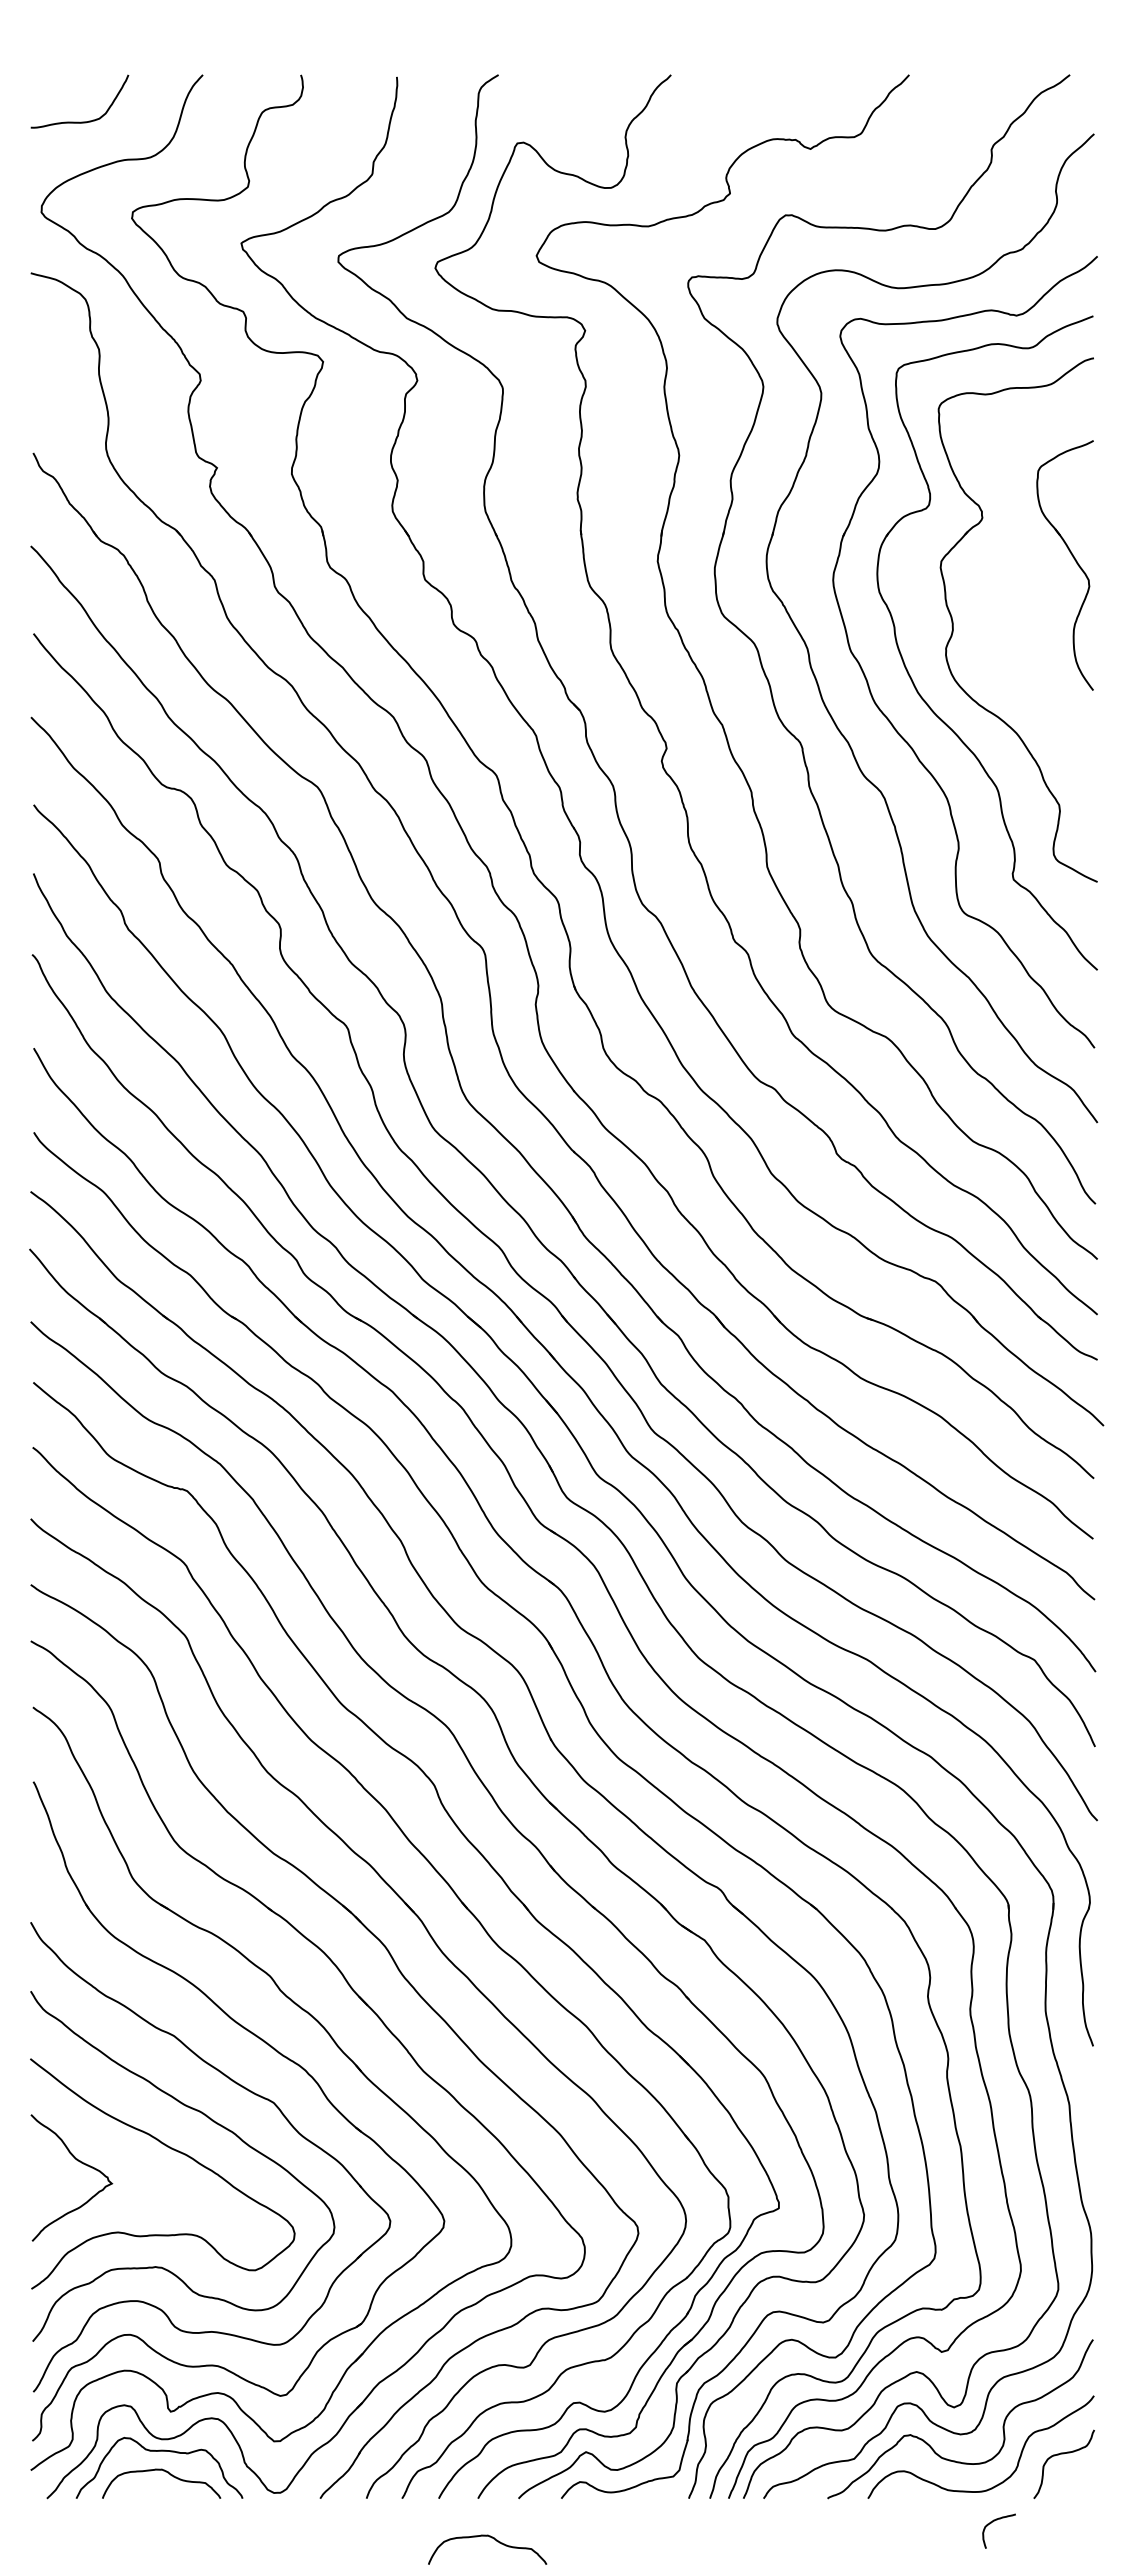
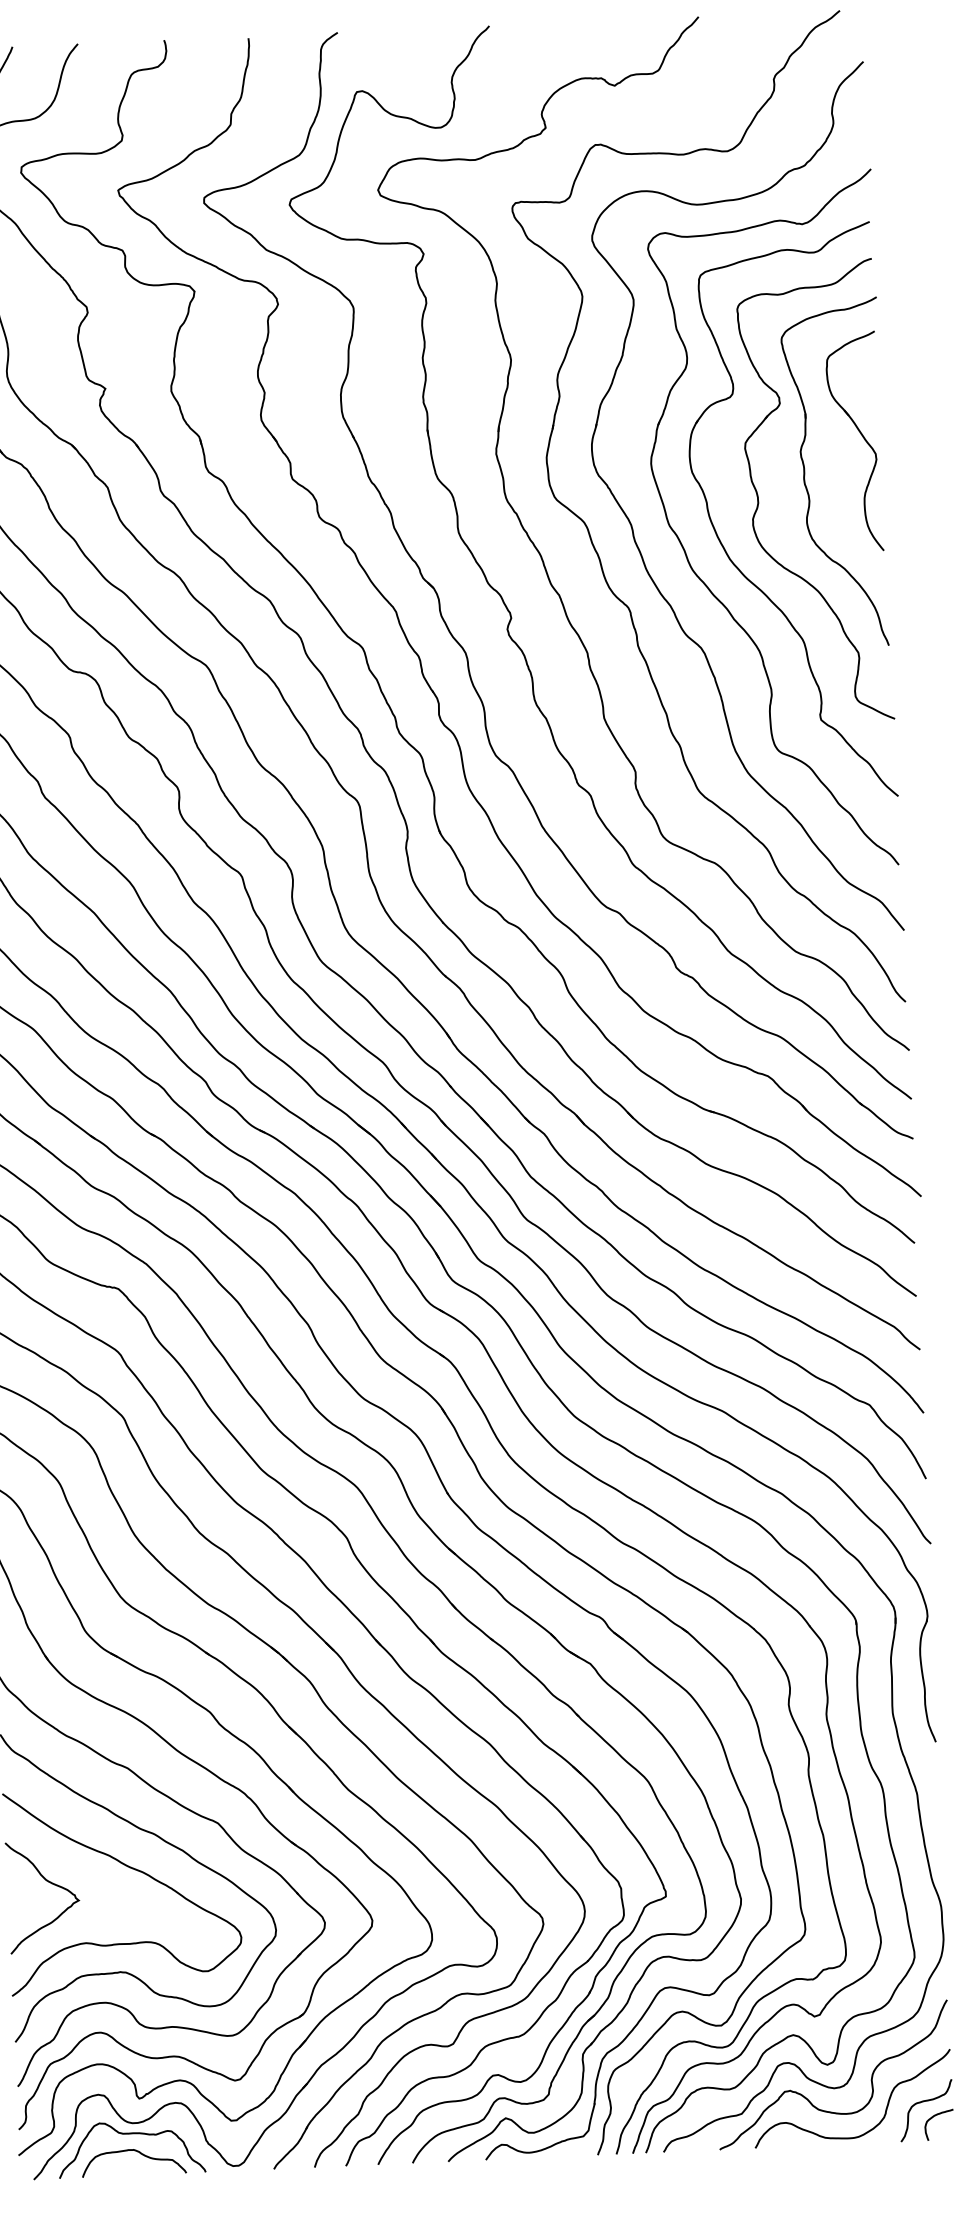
part: (1007, 599) -> (805, 474), added
curve: (994, 2521) -> (934, 2116), moved
curve: (493, 2539) -> (427, 2198), removed

